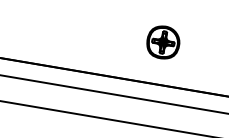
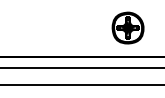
part: (162, 41) -> (127, 27), size x1.43

